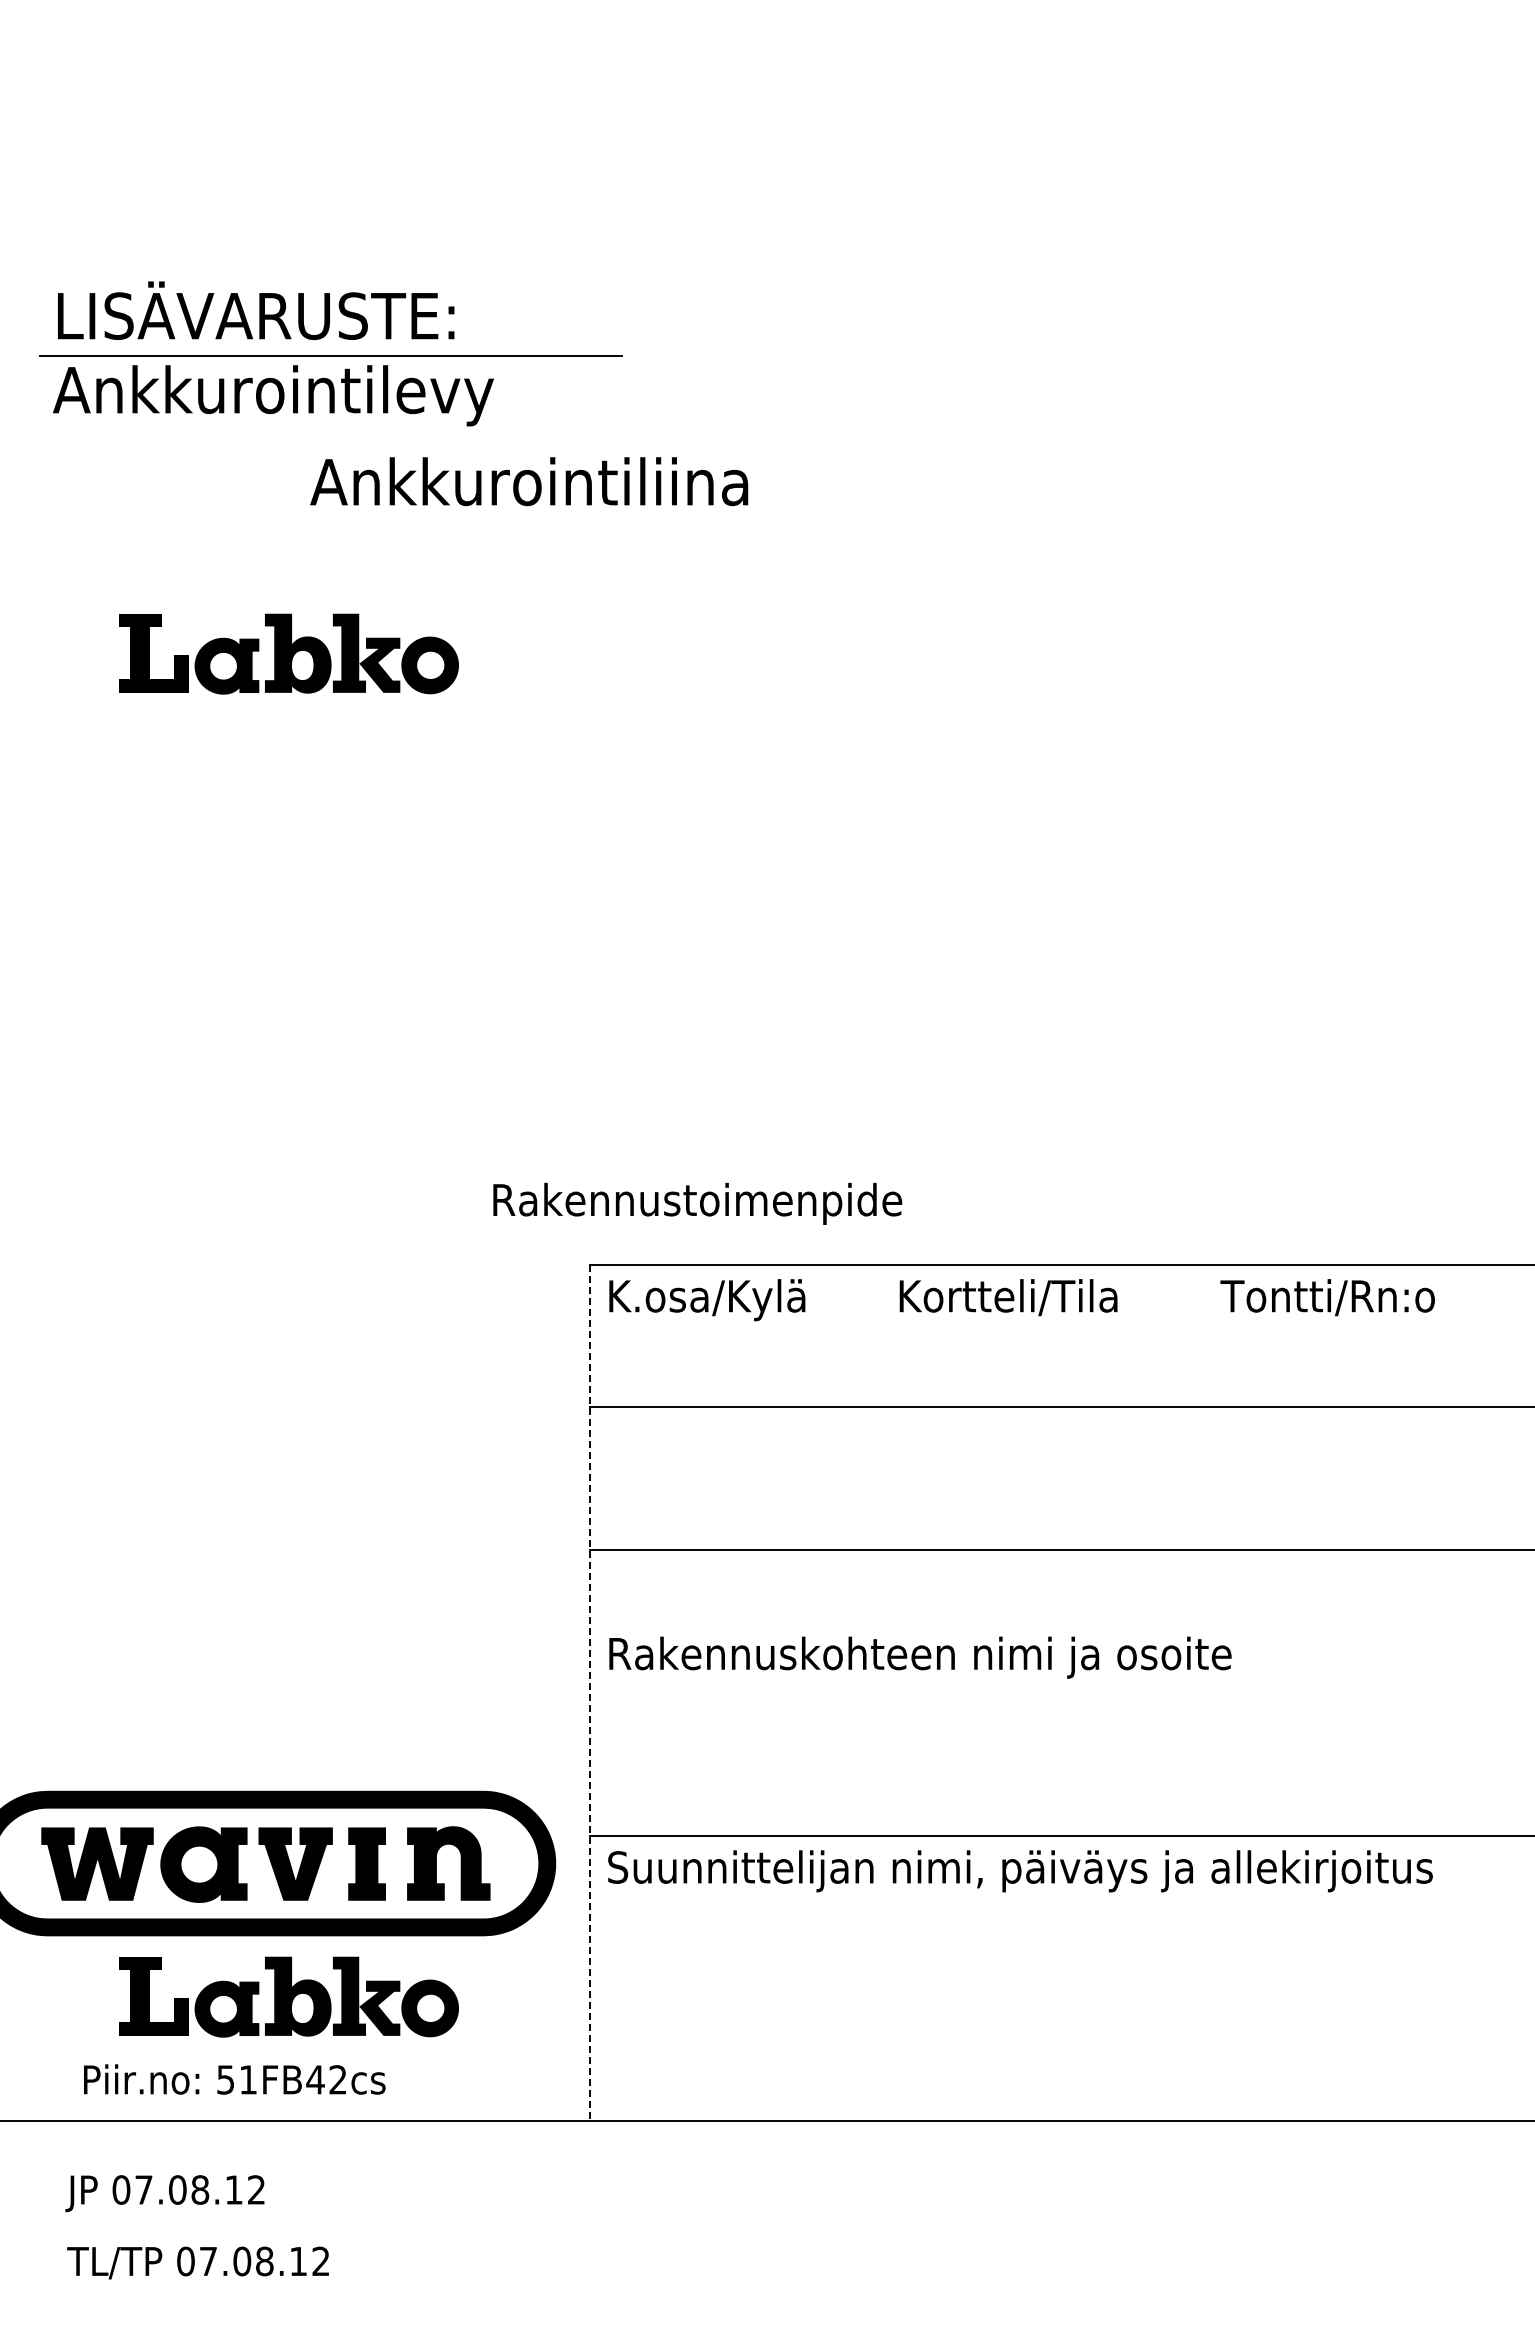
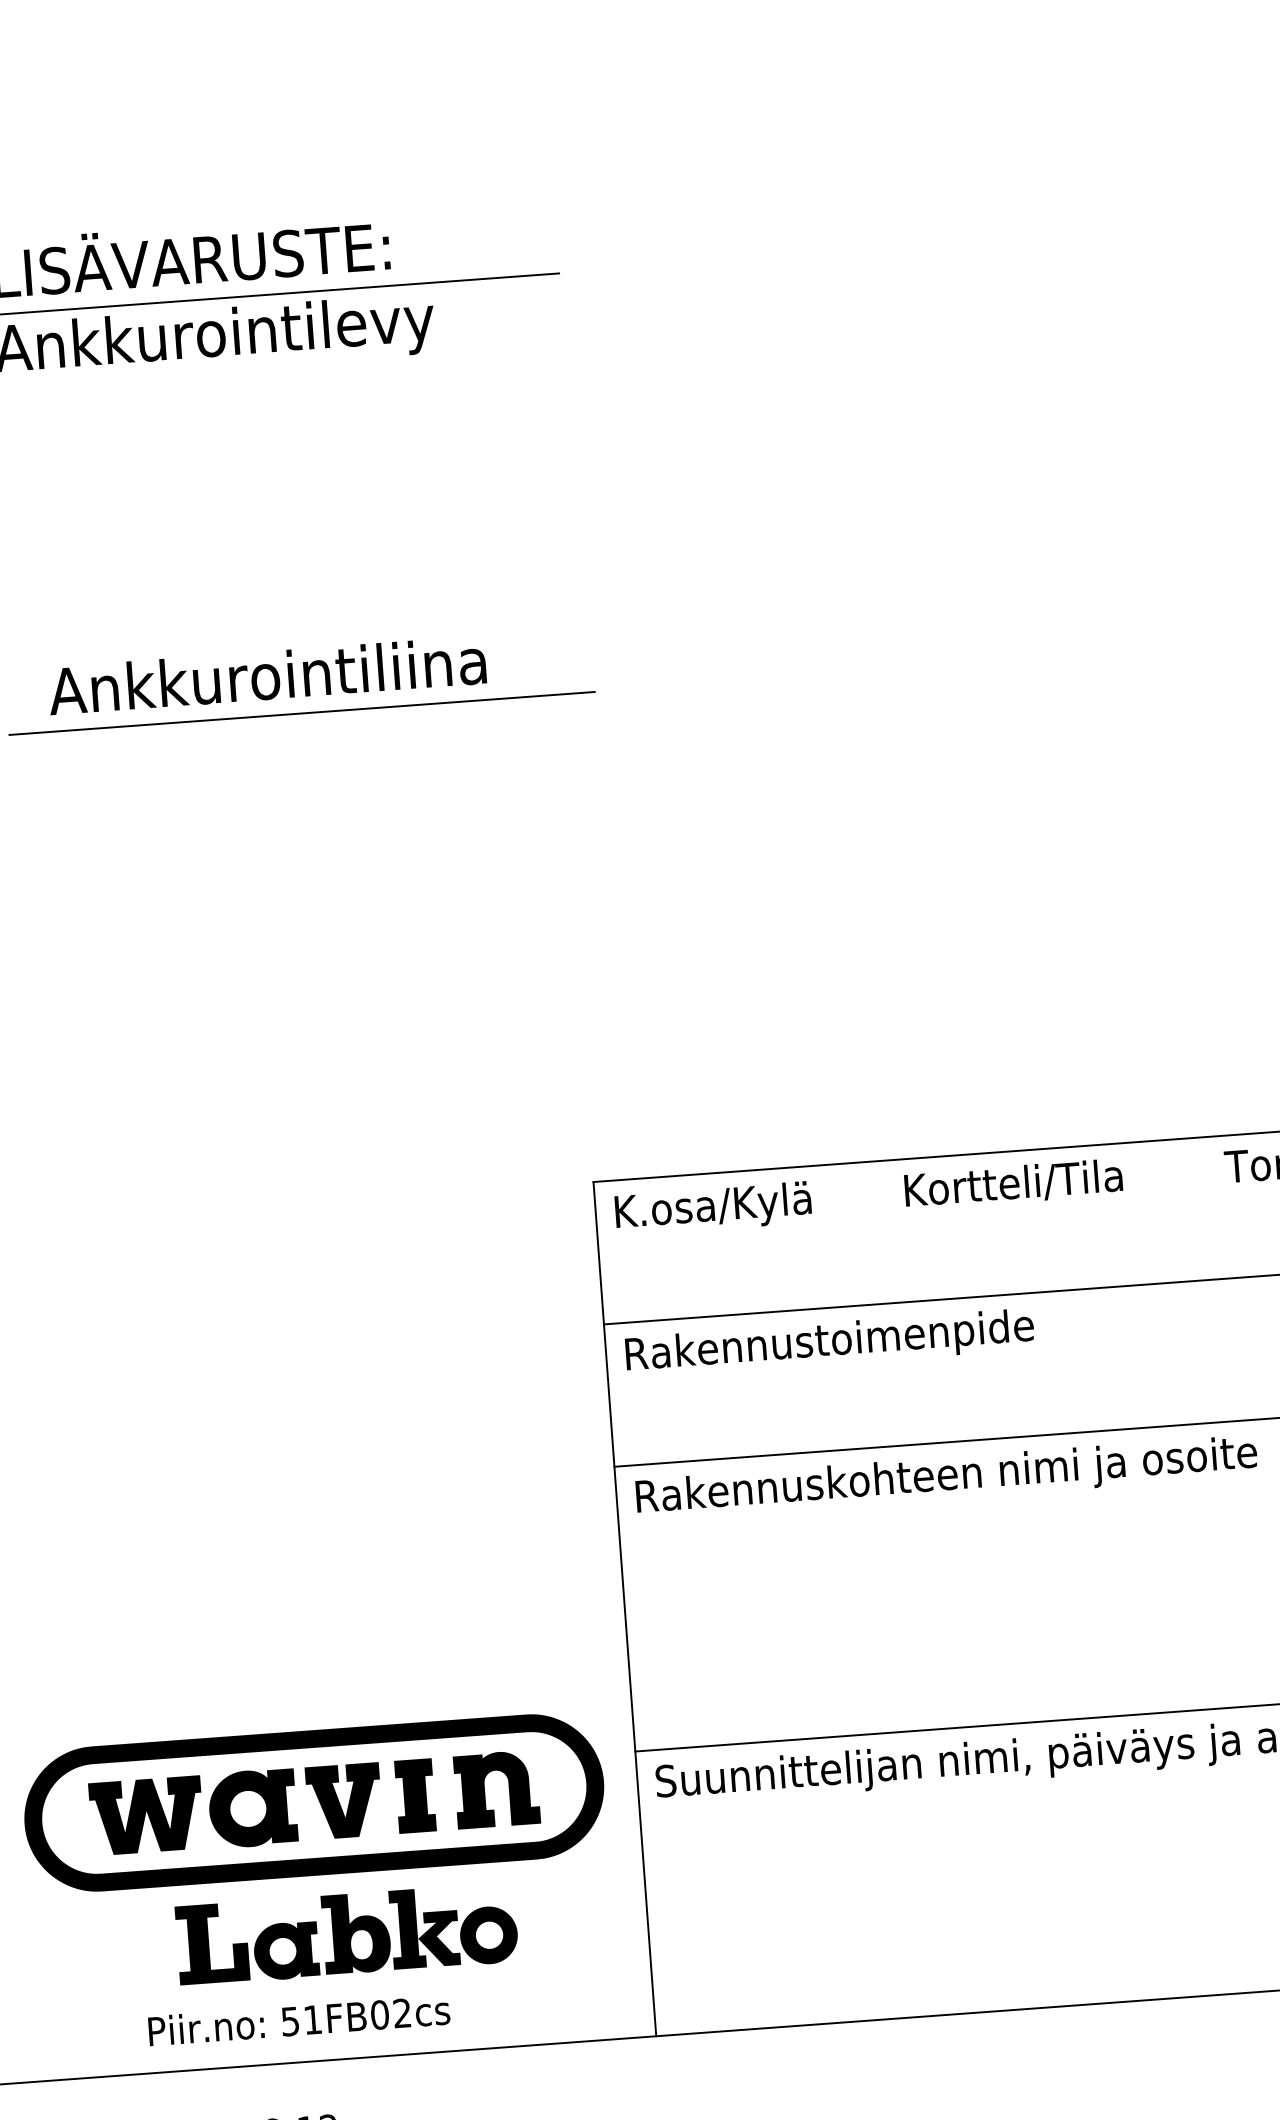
text: (529, 481) -> (267, 675), moved
part: (288, 653) -> (248, 594), removed
line: (332, 775) -> (301, 713), added
text: (697, 1203) -> (829, 1343), moved
text: (920, 1657) -> (946, 1477), moved
line: (589, 1693) -> (624, 1609), dashed -> solid
text: (315, 2079) -> (379, 2014), 51FB42cs -> 51FB02cs

